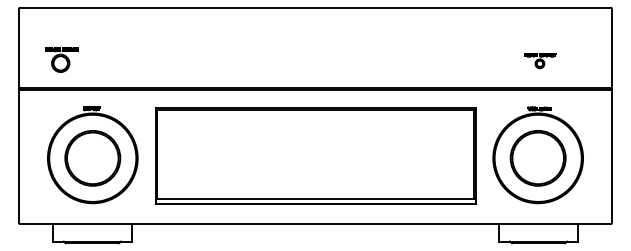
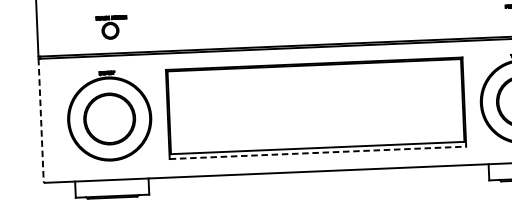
part: (61, 59) -> (111, 27), moved
line: (18, 157) -> (40, 121), solid -> dashed
line: (315, 204) -> (317, 153), solid -> dashed

